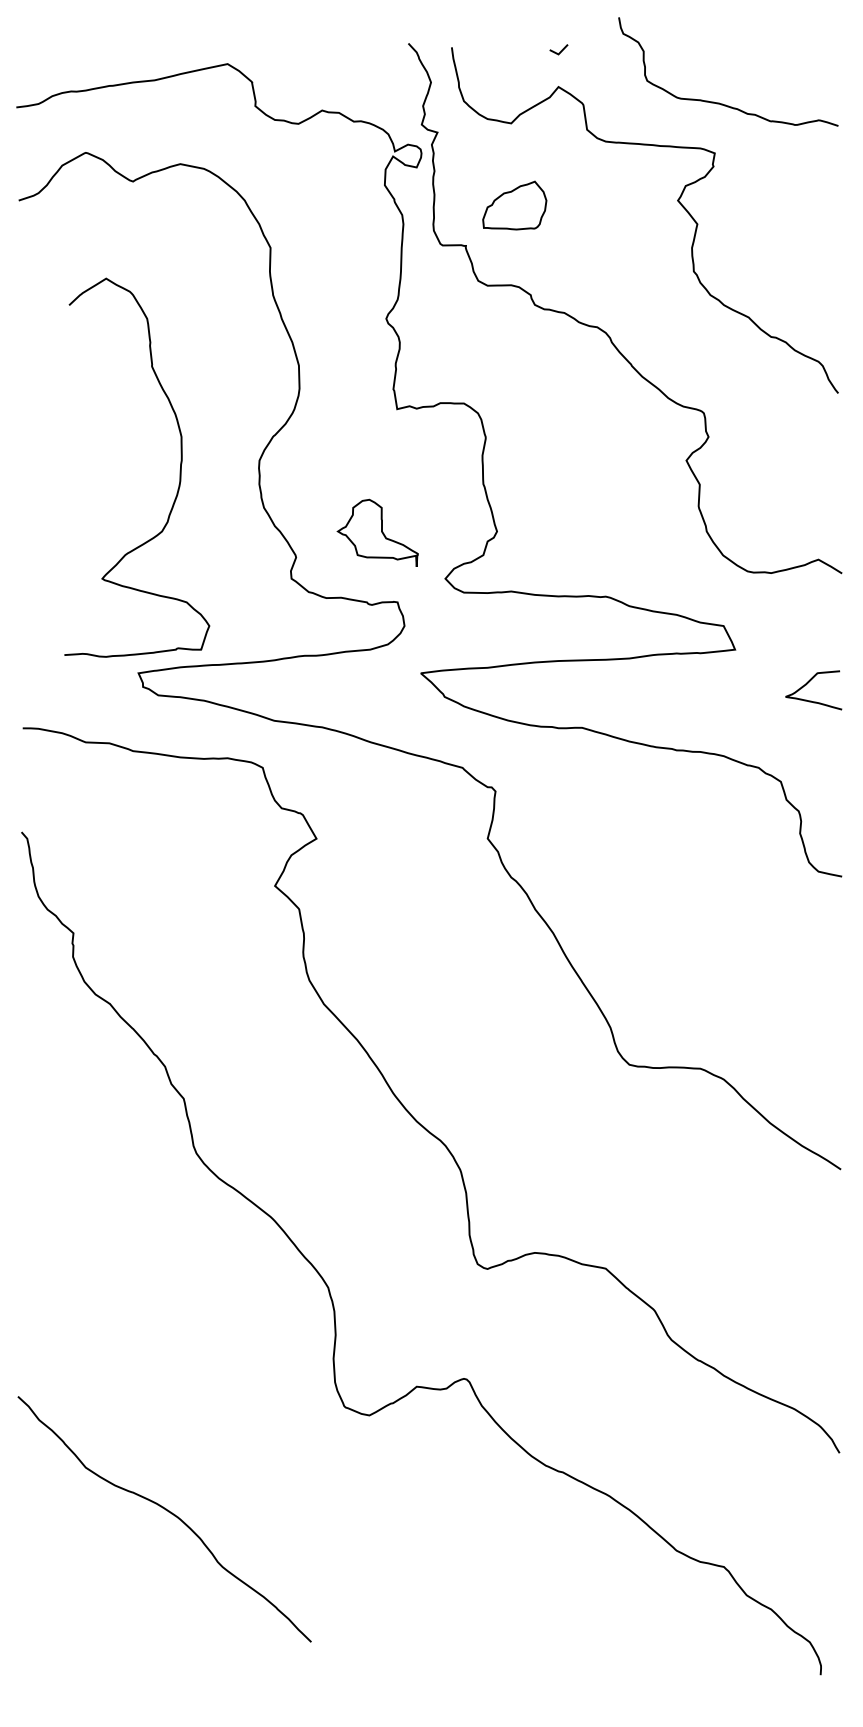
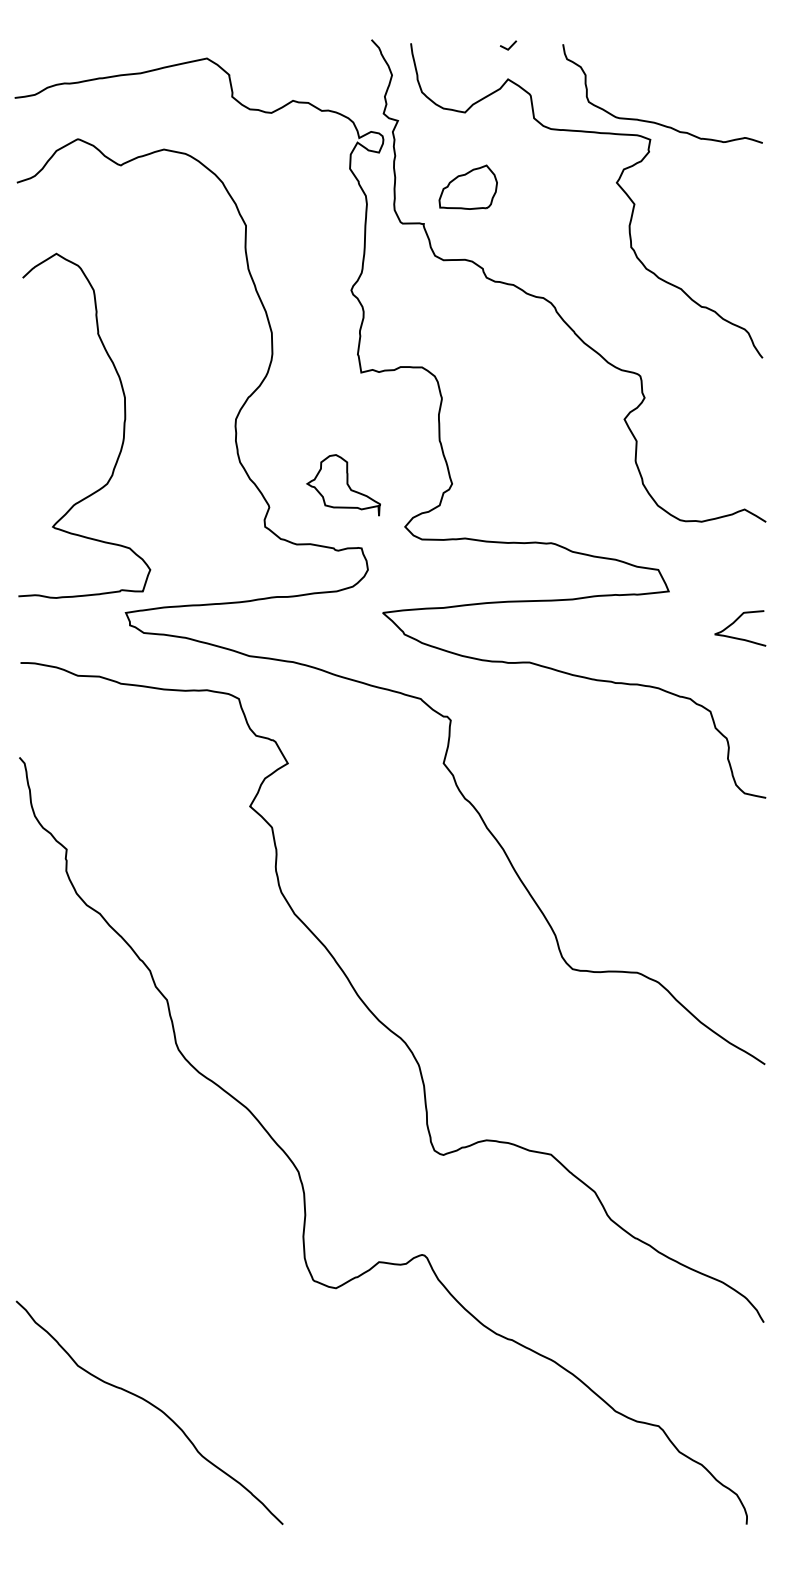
curve: (719, 102) -> (654, 121), moved
curve: (179, 470) -> (123, 428), moved
curve: (168, 1512) -> (153, 1406), moved

